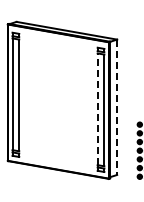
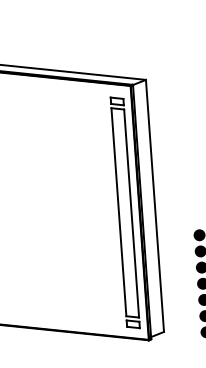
line: (117, 107) -> (155, 206), dashed -> solid
line: (97, 109) -> (118, 212), dashed -> solid

